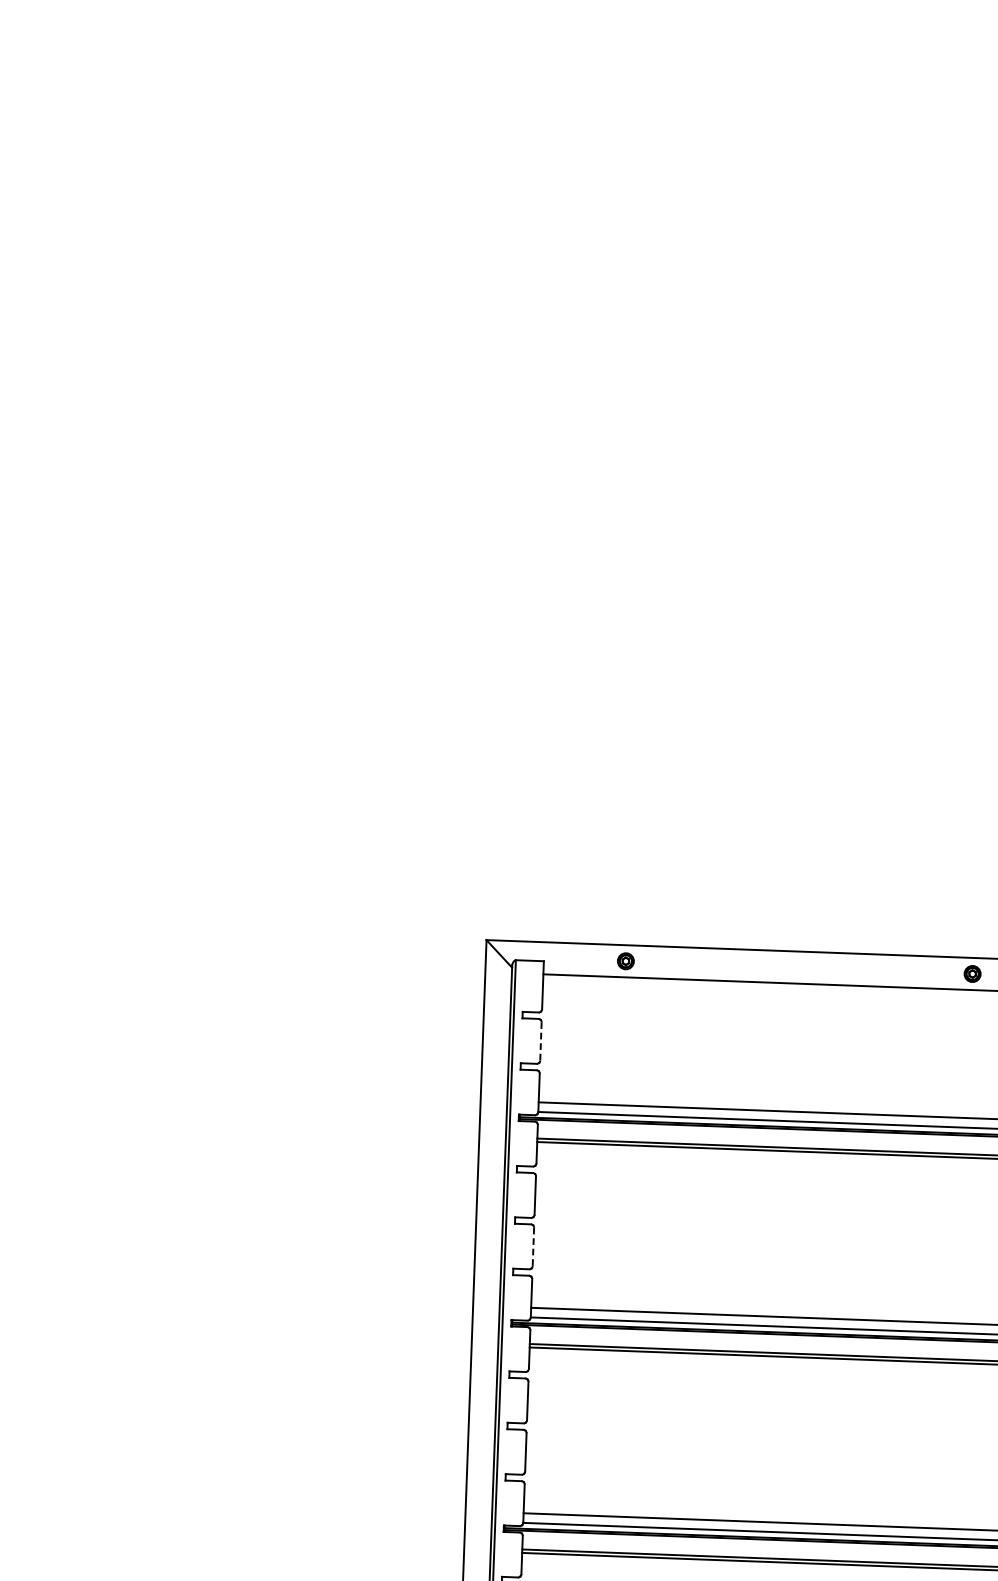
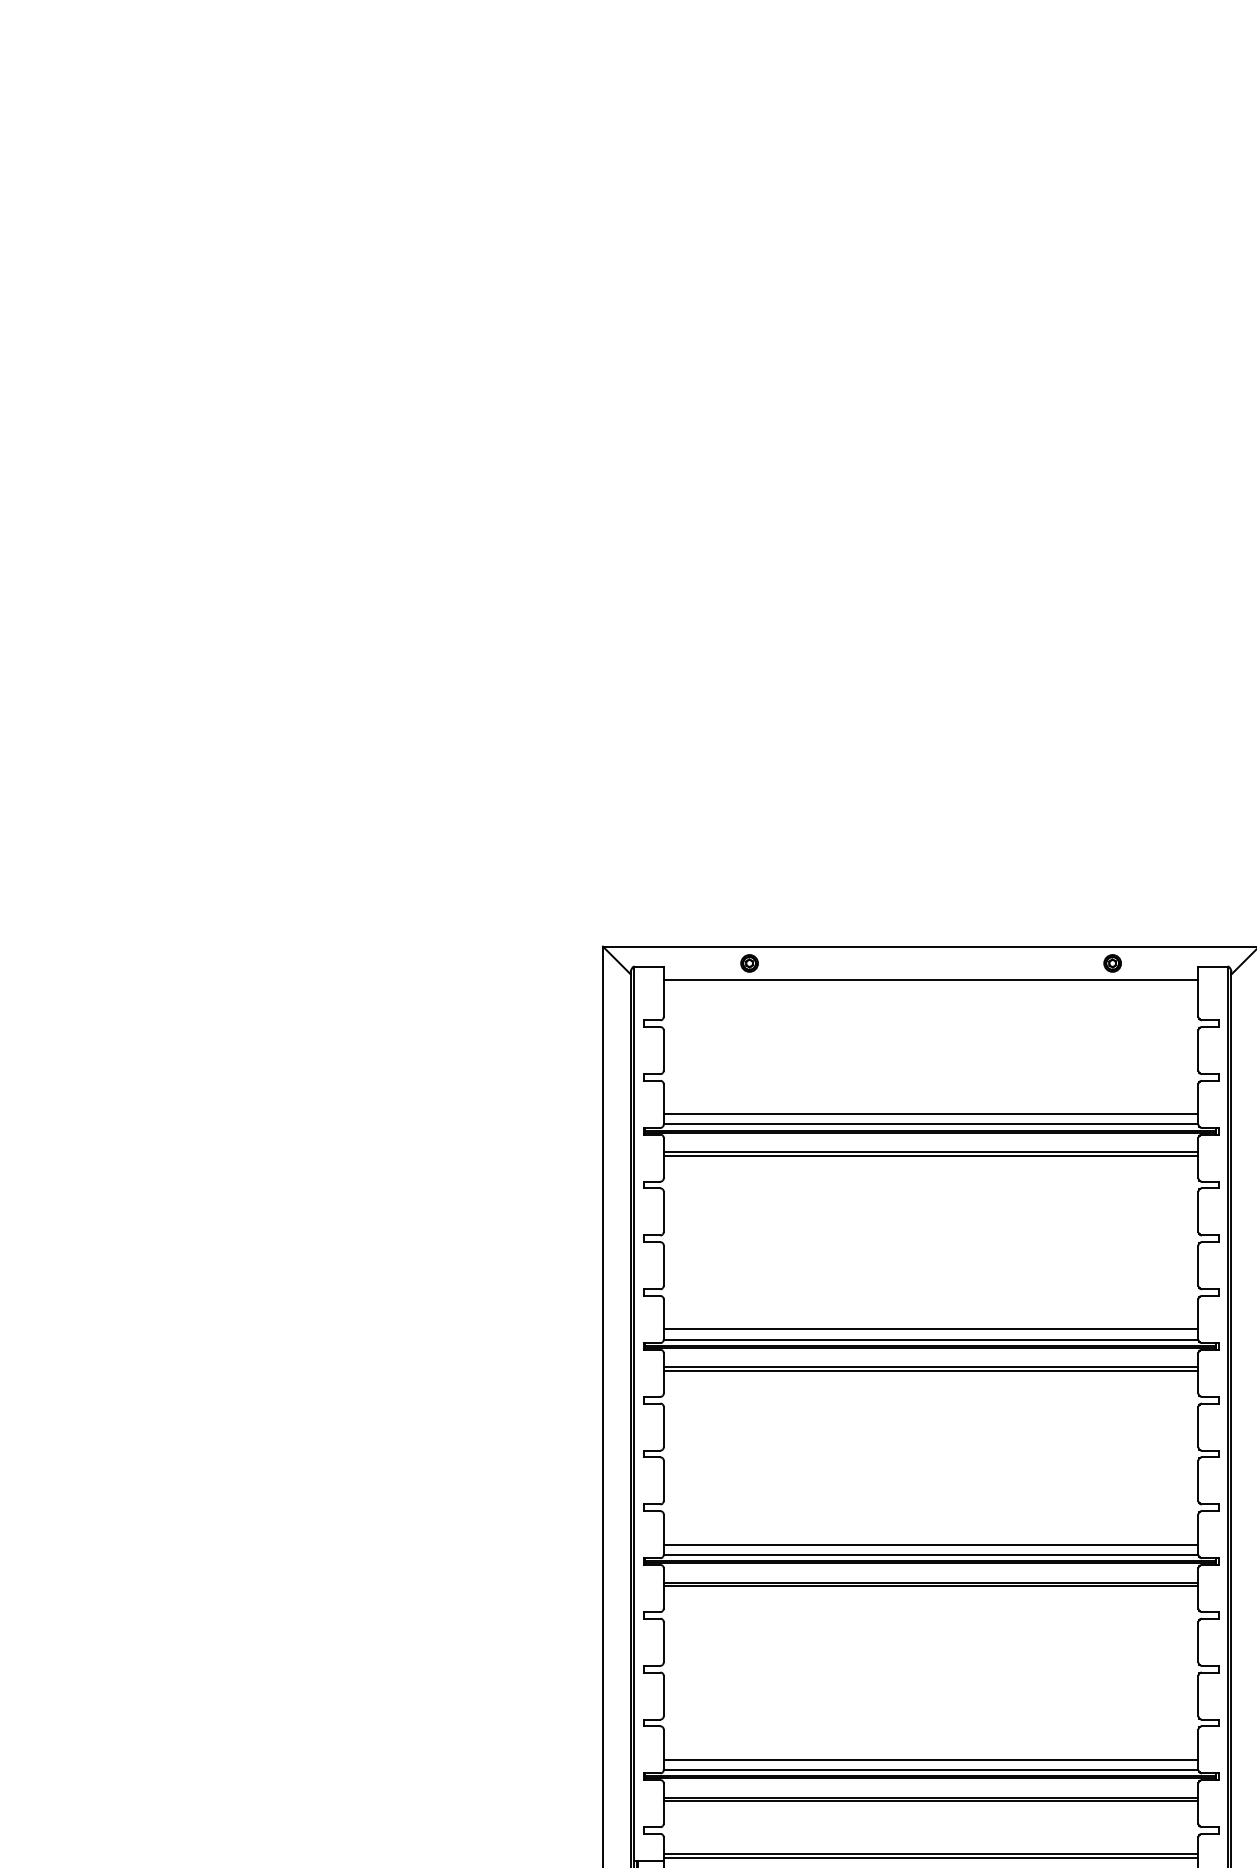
line: (540, 1042) -> (663, 1051), dashed -> solid
line: (533, 1247) -> (663, 1266), dashed -> solid

